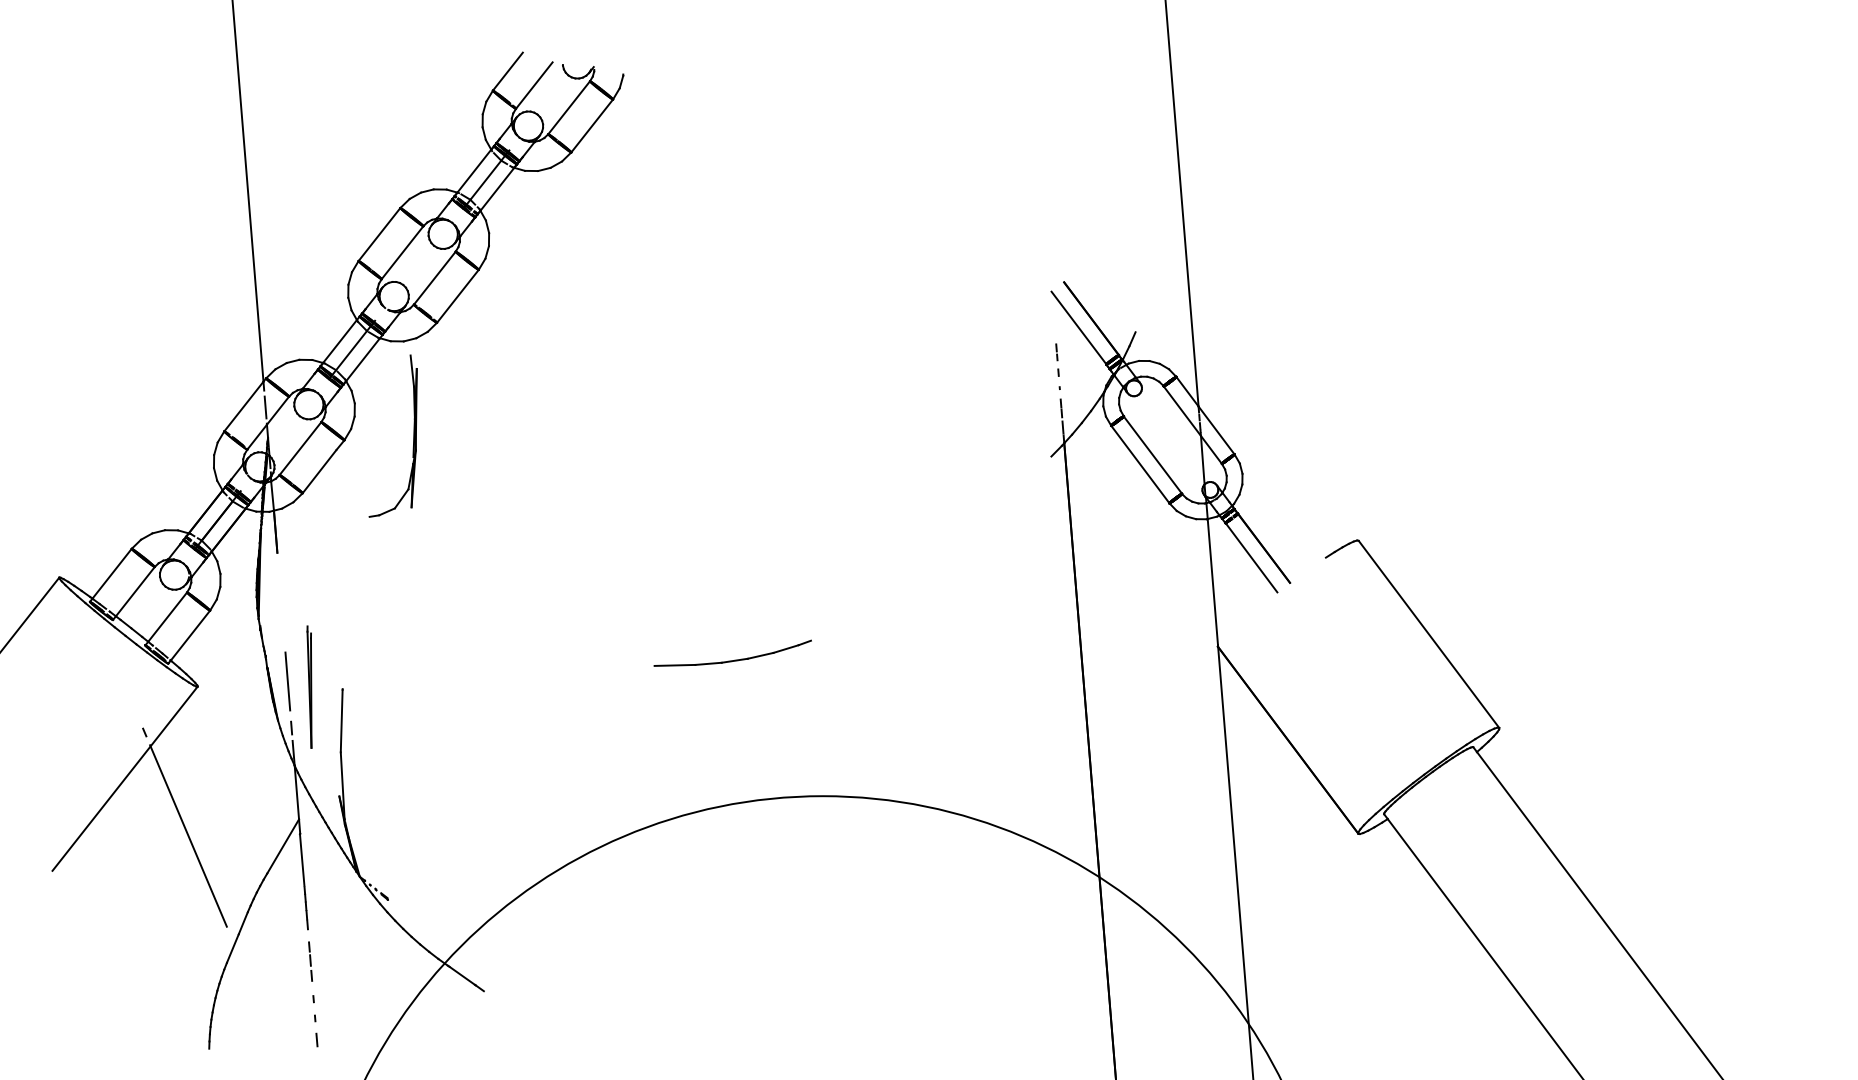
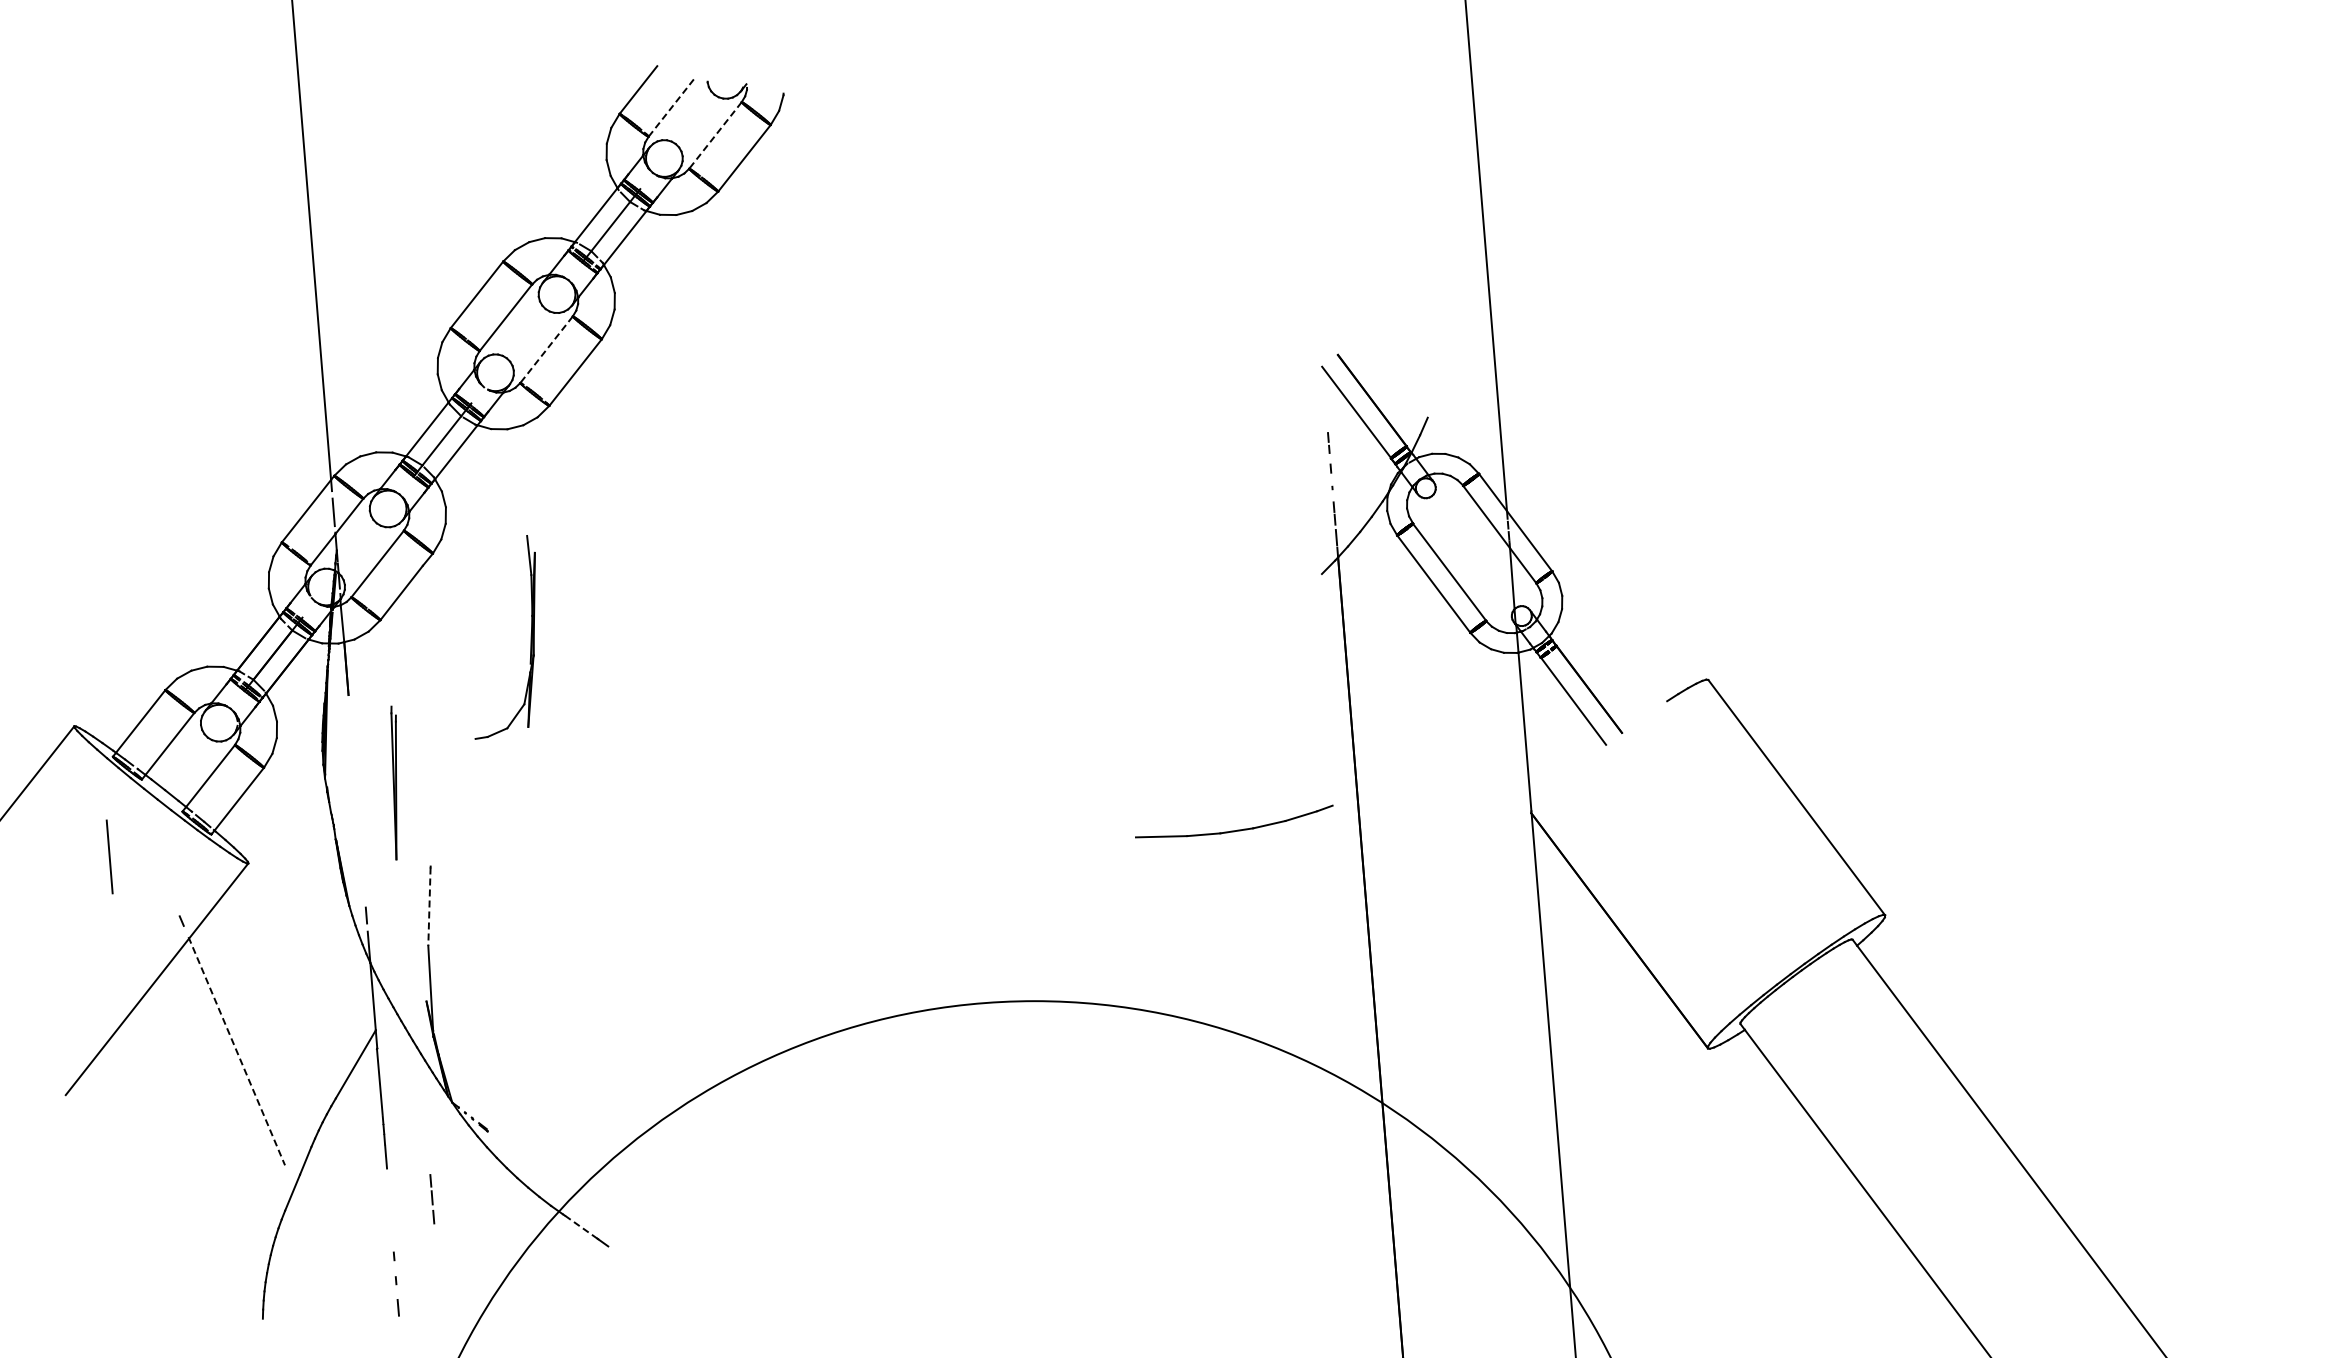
line: (534, 85) -> (671, 107), solid -> dashed
line: (569, 107) -> (715, 135), solid -> dashed
line: (434, 278) -> (546, 350), solid -> dashed
part: (413, 436) -> (530, 637), moved
part: (735, 659) -> (1237, 829), moved
line: (287, 681) -> (109, 856), moved
part: (309, 686) -> (393, 782), moved
line: (341, 721) -> (429, 907), solid -> dashed
line: (188, 836) -> (236, 1051), solid -> dashed
line: (310, 961) -> (432, 1199), moved
line: (462, 976) -> (581, 1227), solid -> dashed

